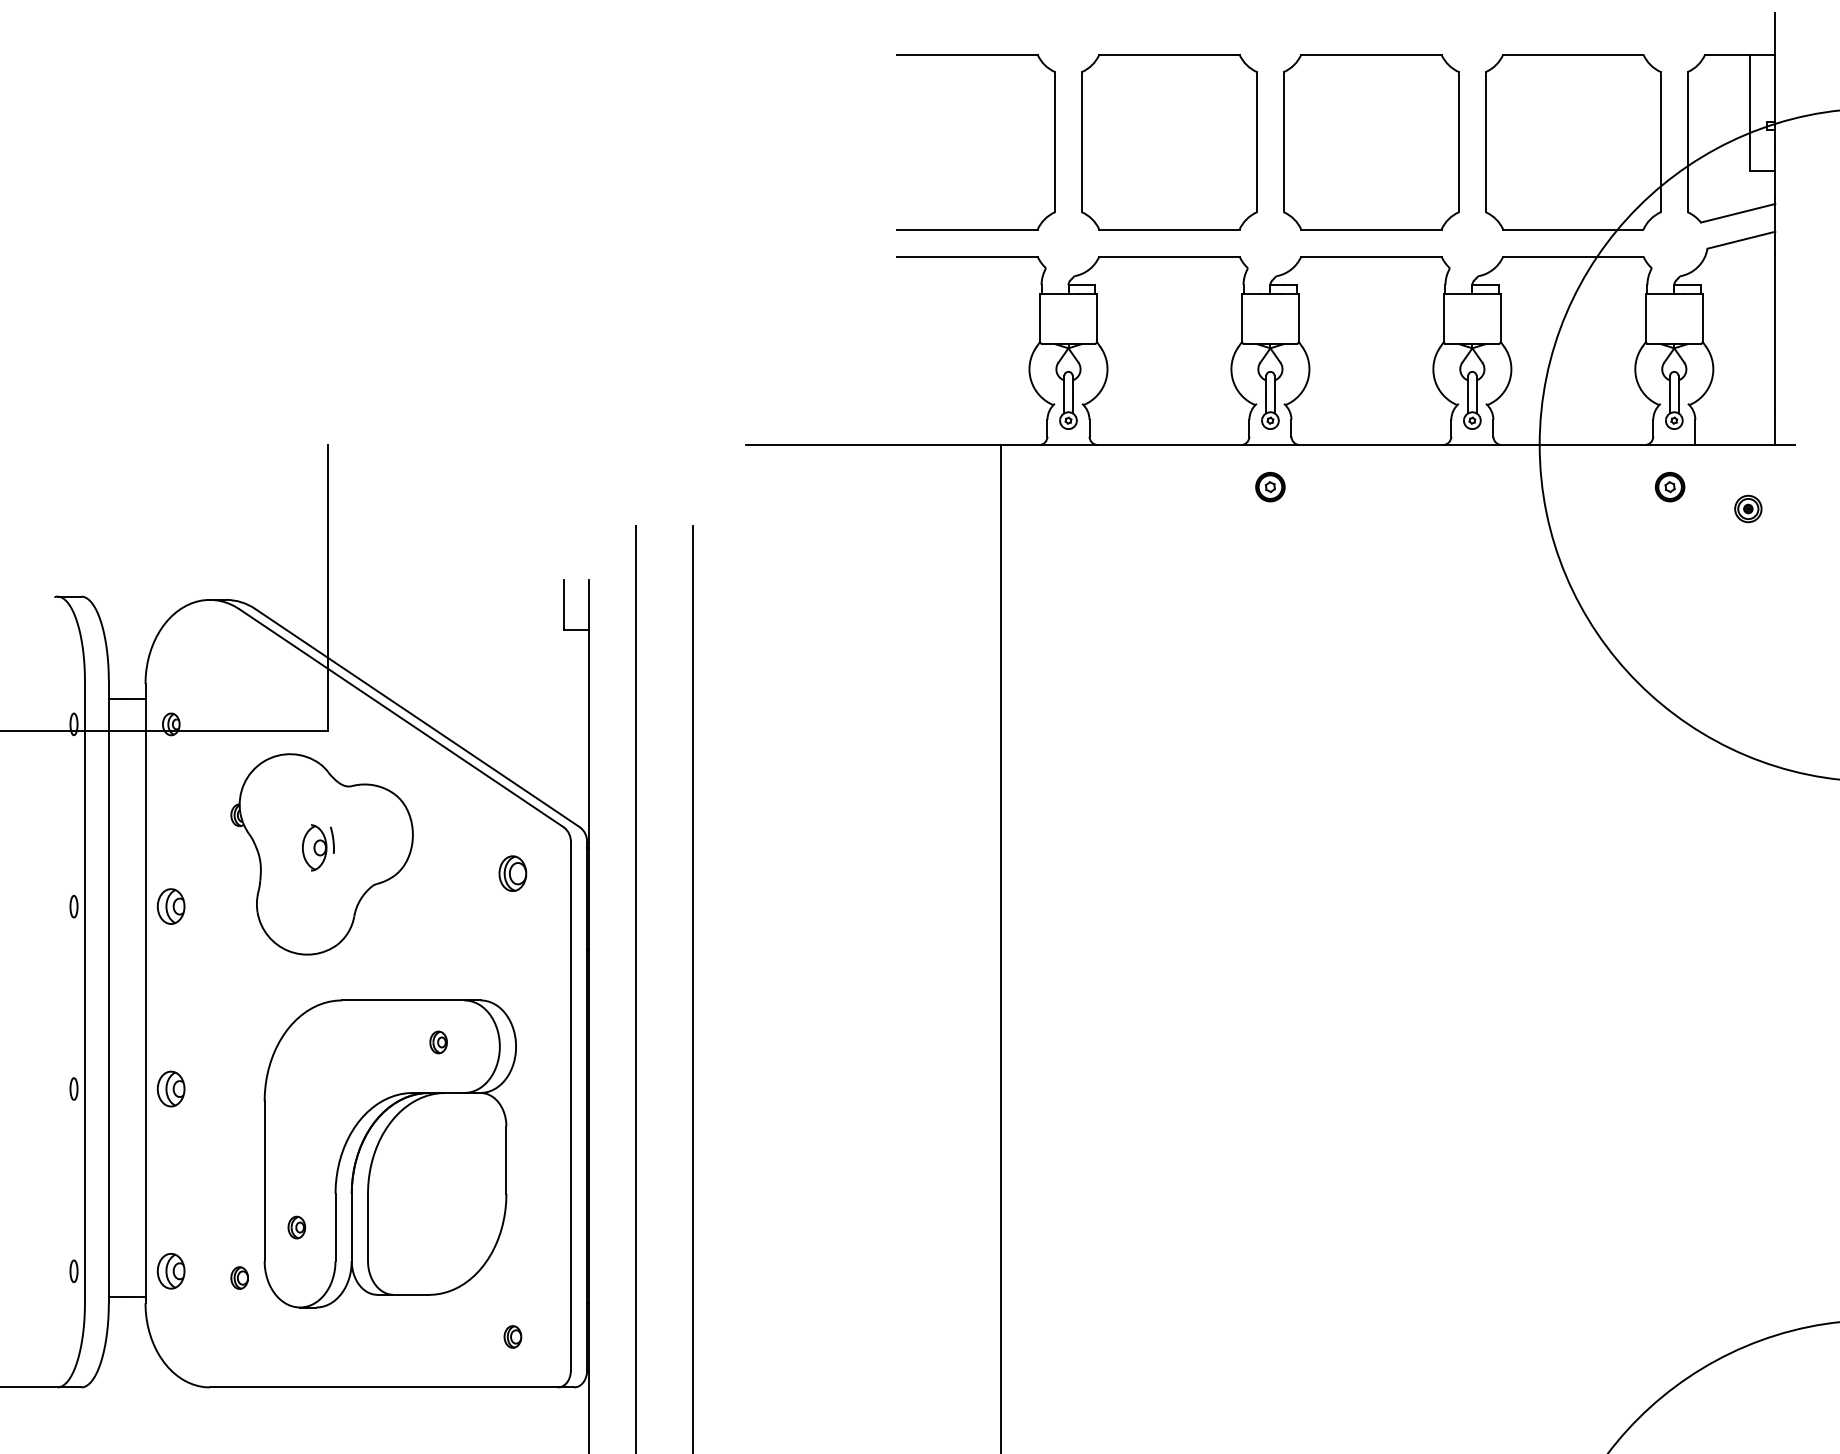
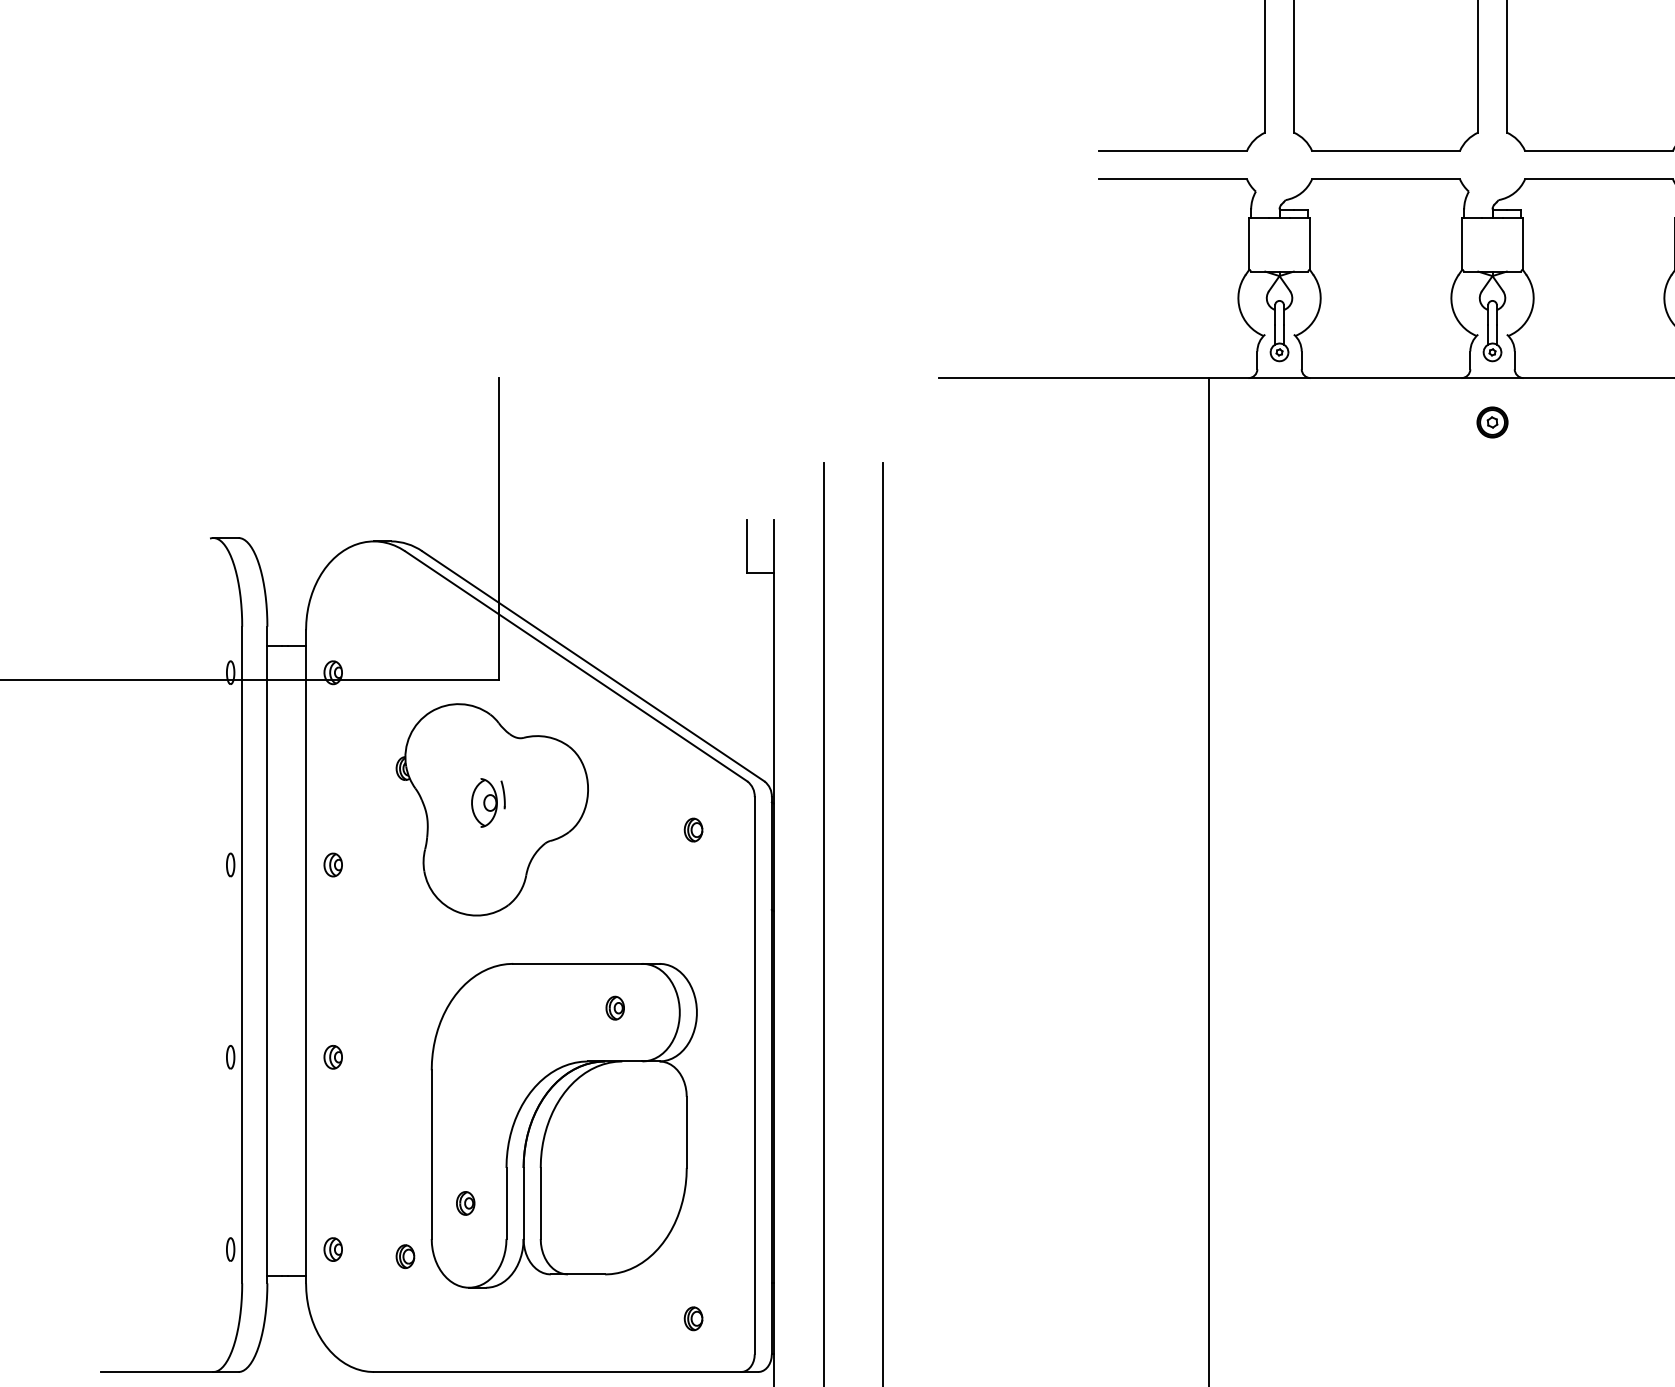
part: (512, 873) -> (693, 829), size x0.62
part: (171, 906) -> (333, 864), size x0.62
part: (171, 1088) -> (333, 1056), size x0.62
part: (171, 1271) -> (333, 1249), size x0.62

